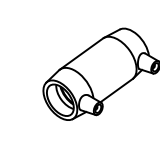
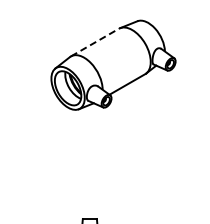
line: (81, 53) -> (95, 42), solid -> dashed

